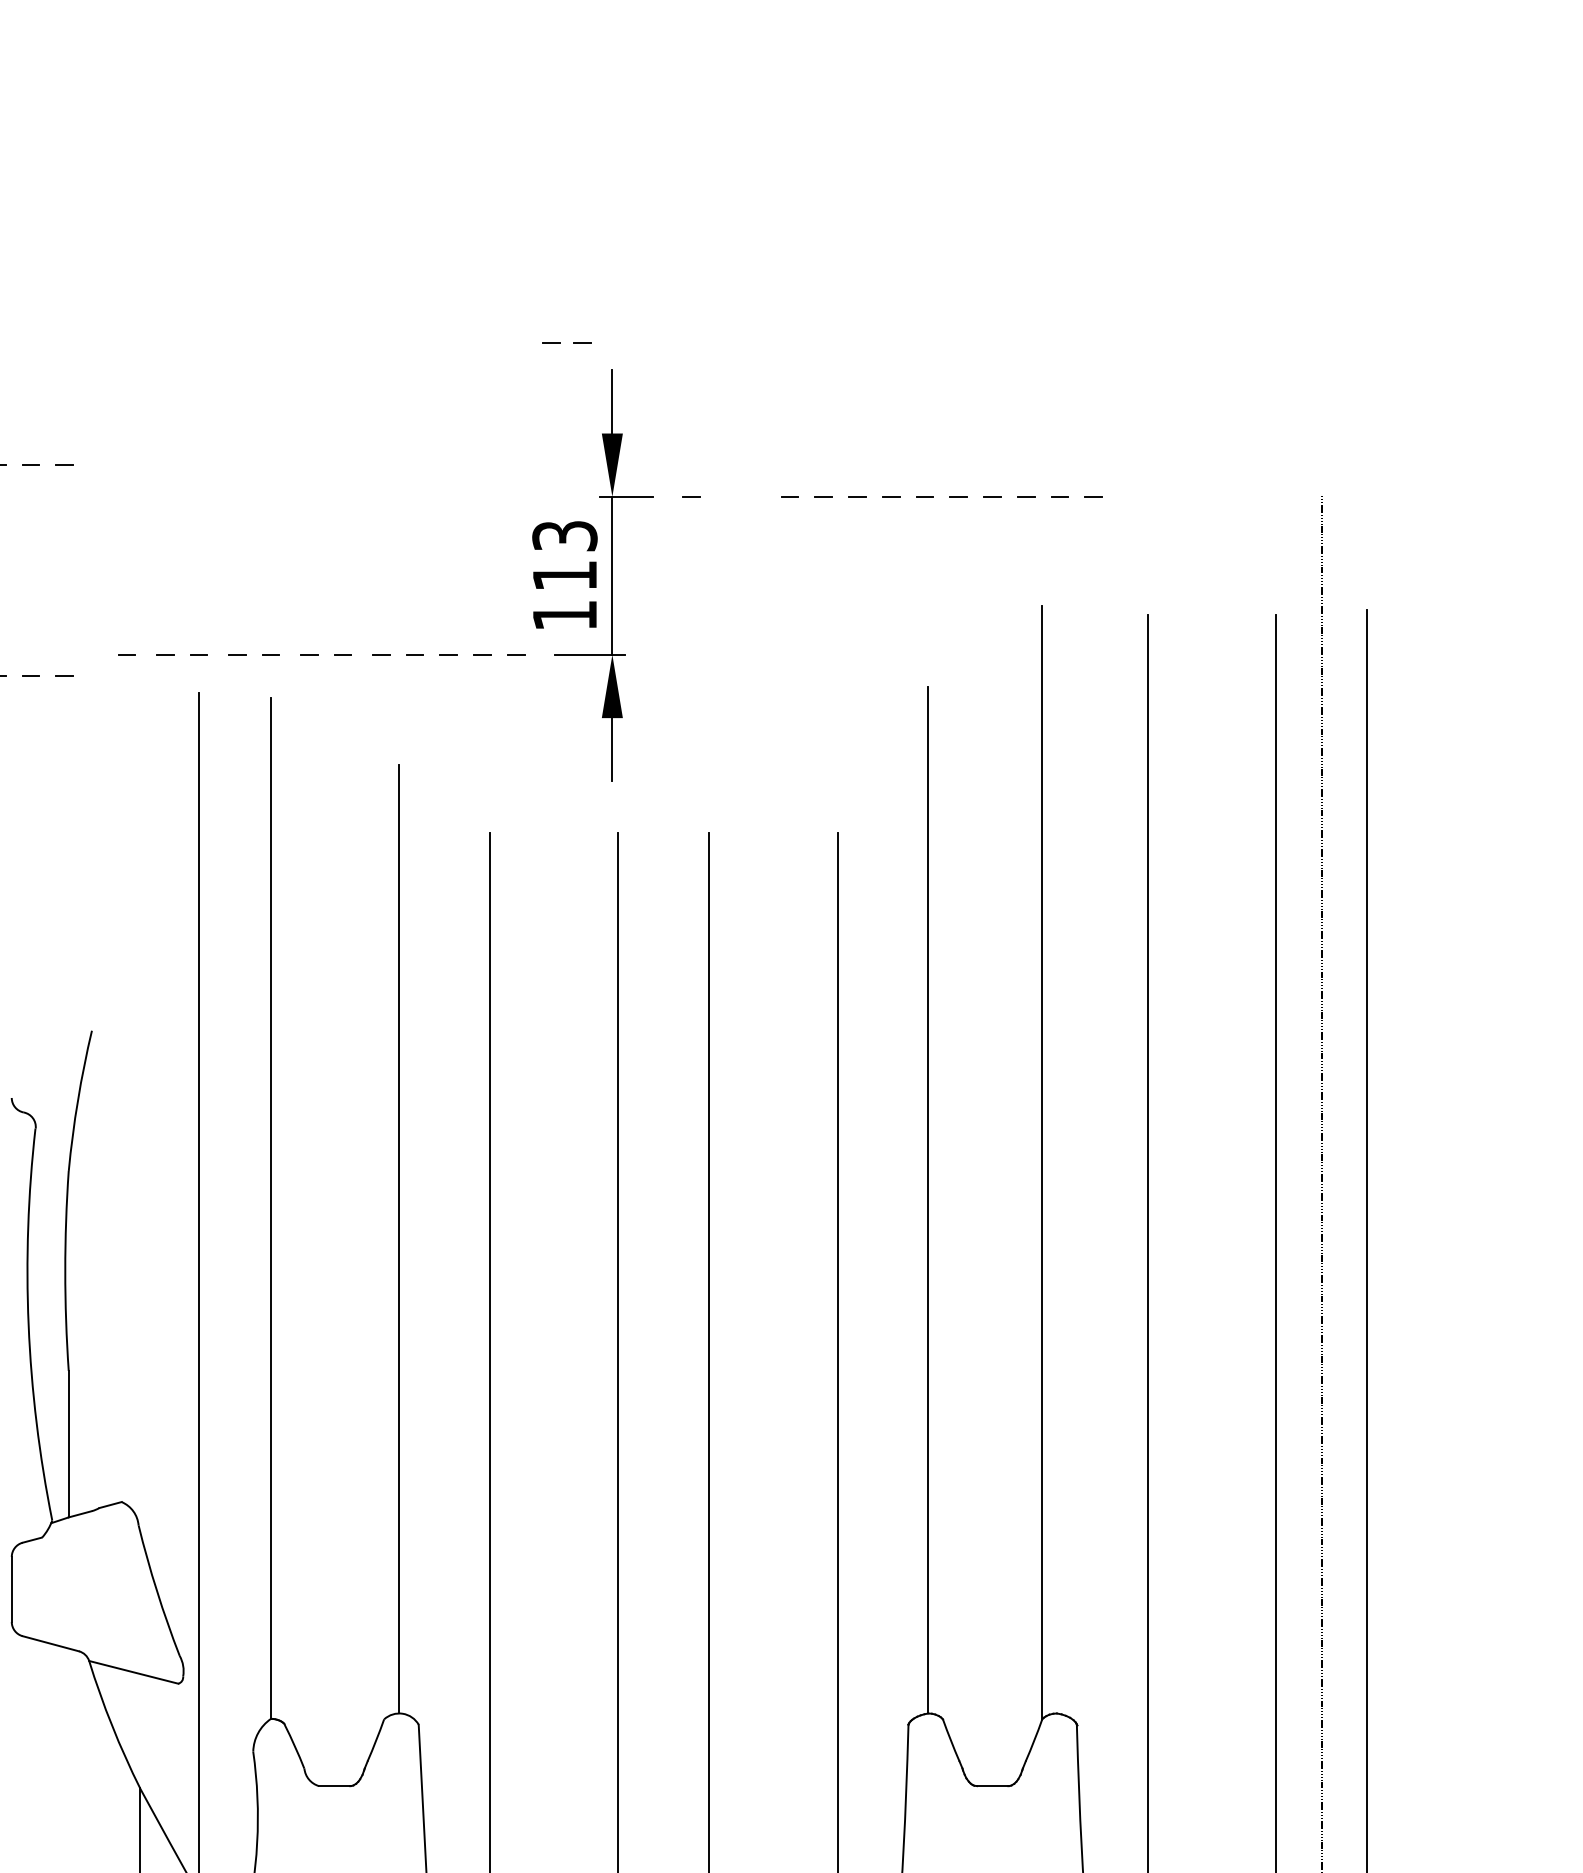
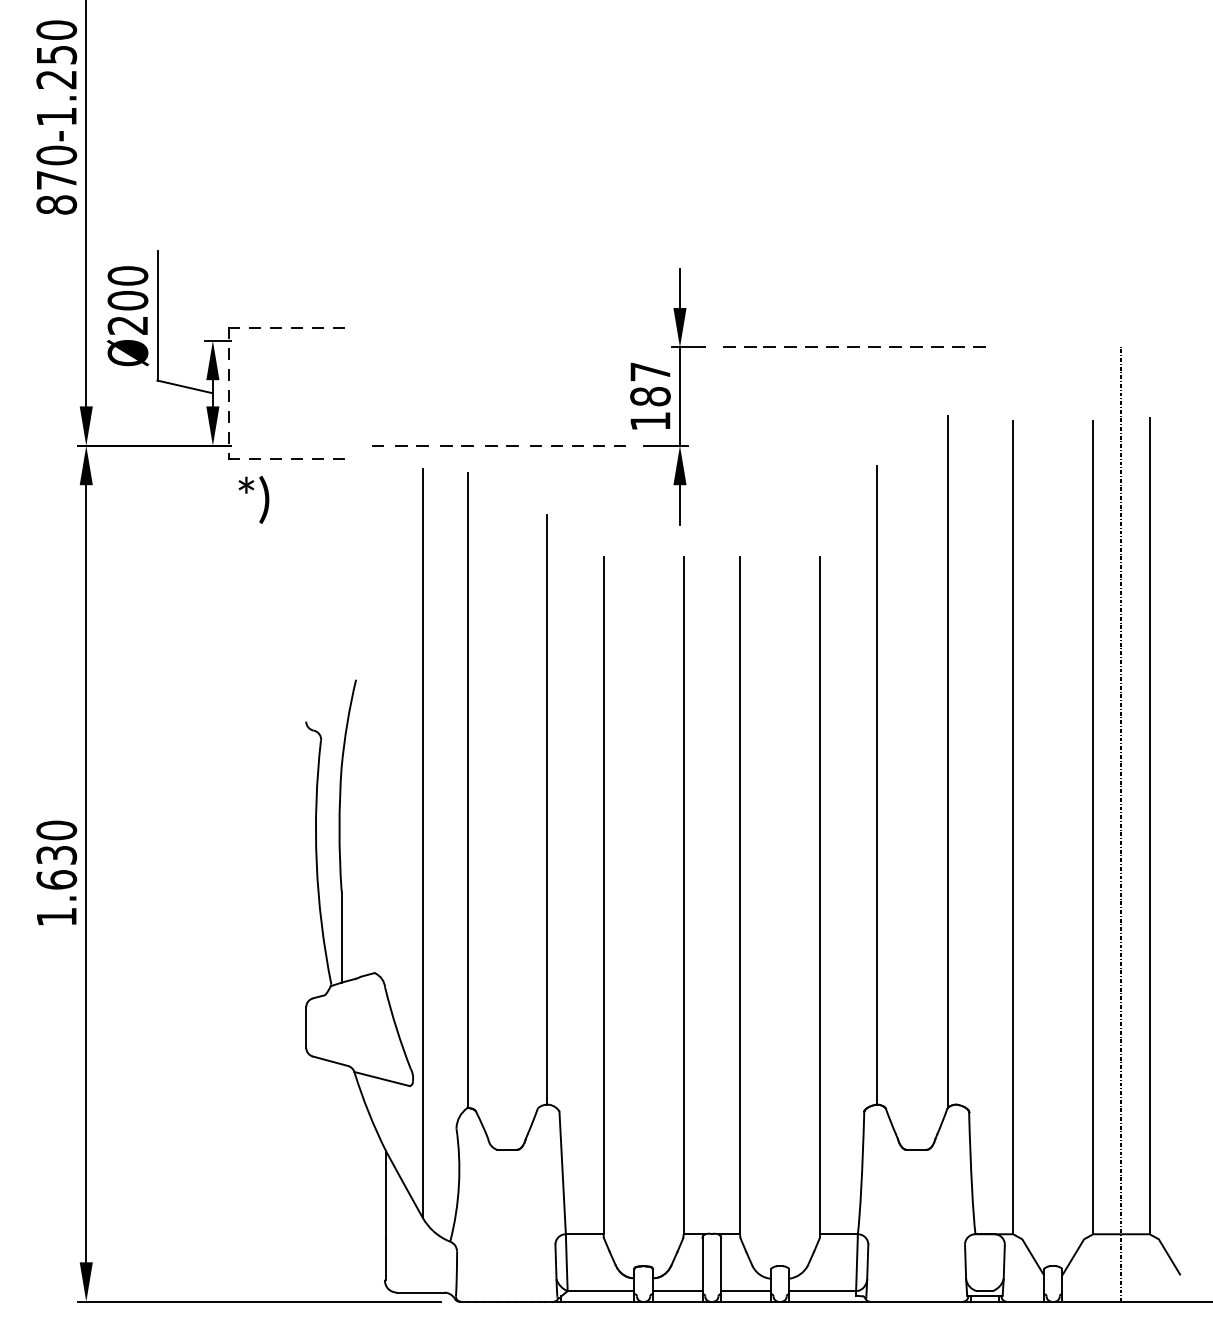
line: (561, 341) -> (756, 346), moved
text: (564, 556) -> (650, 384), 113 -> 187

